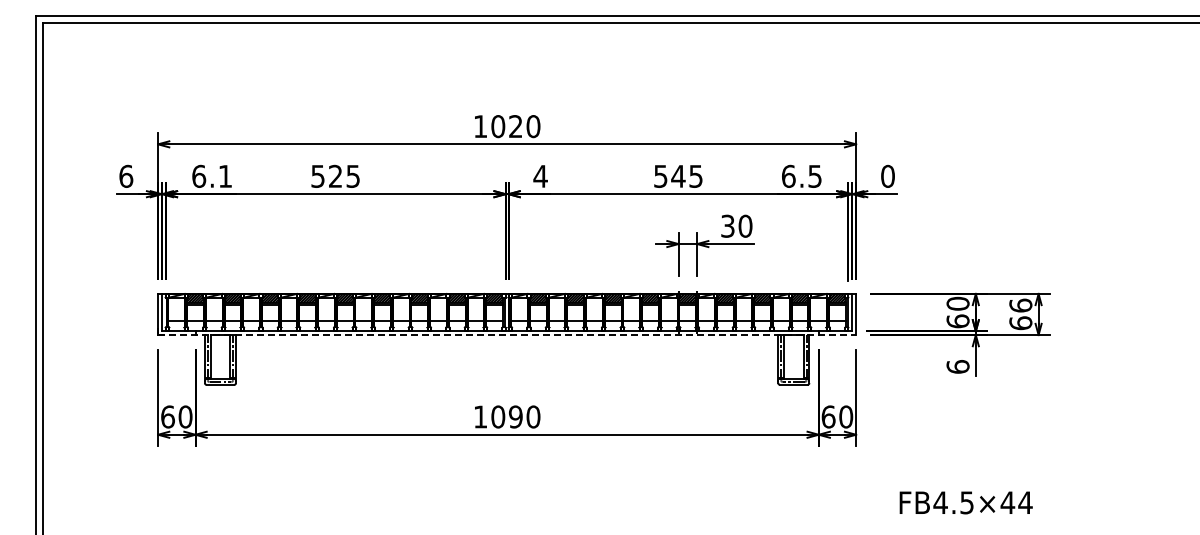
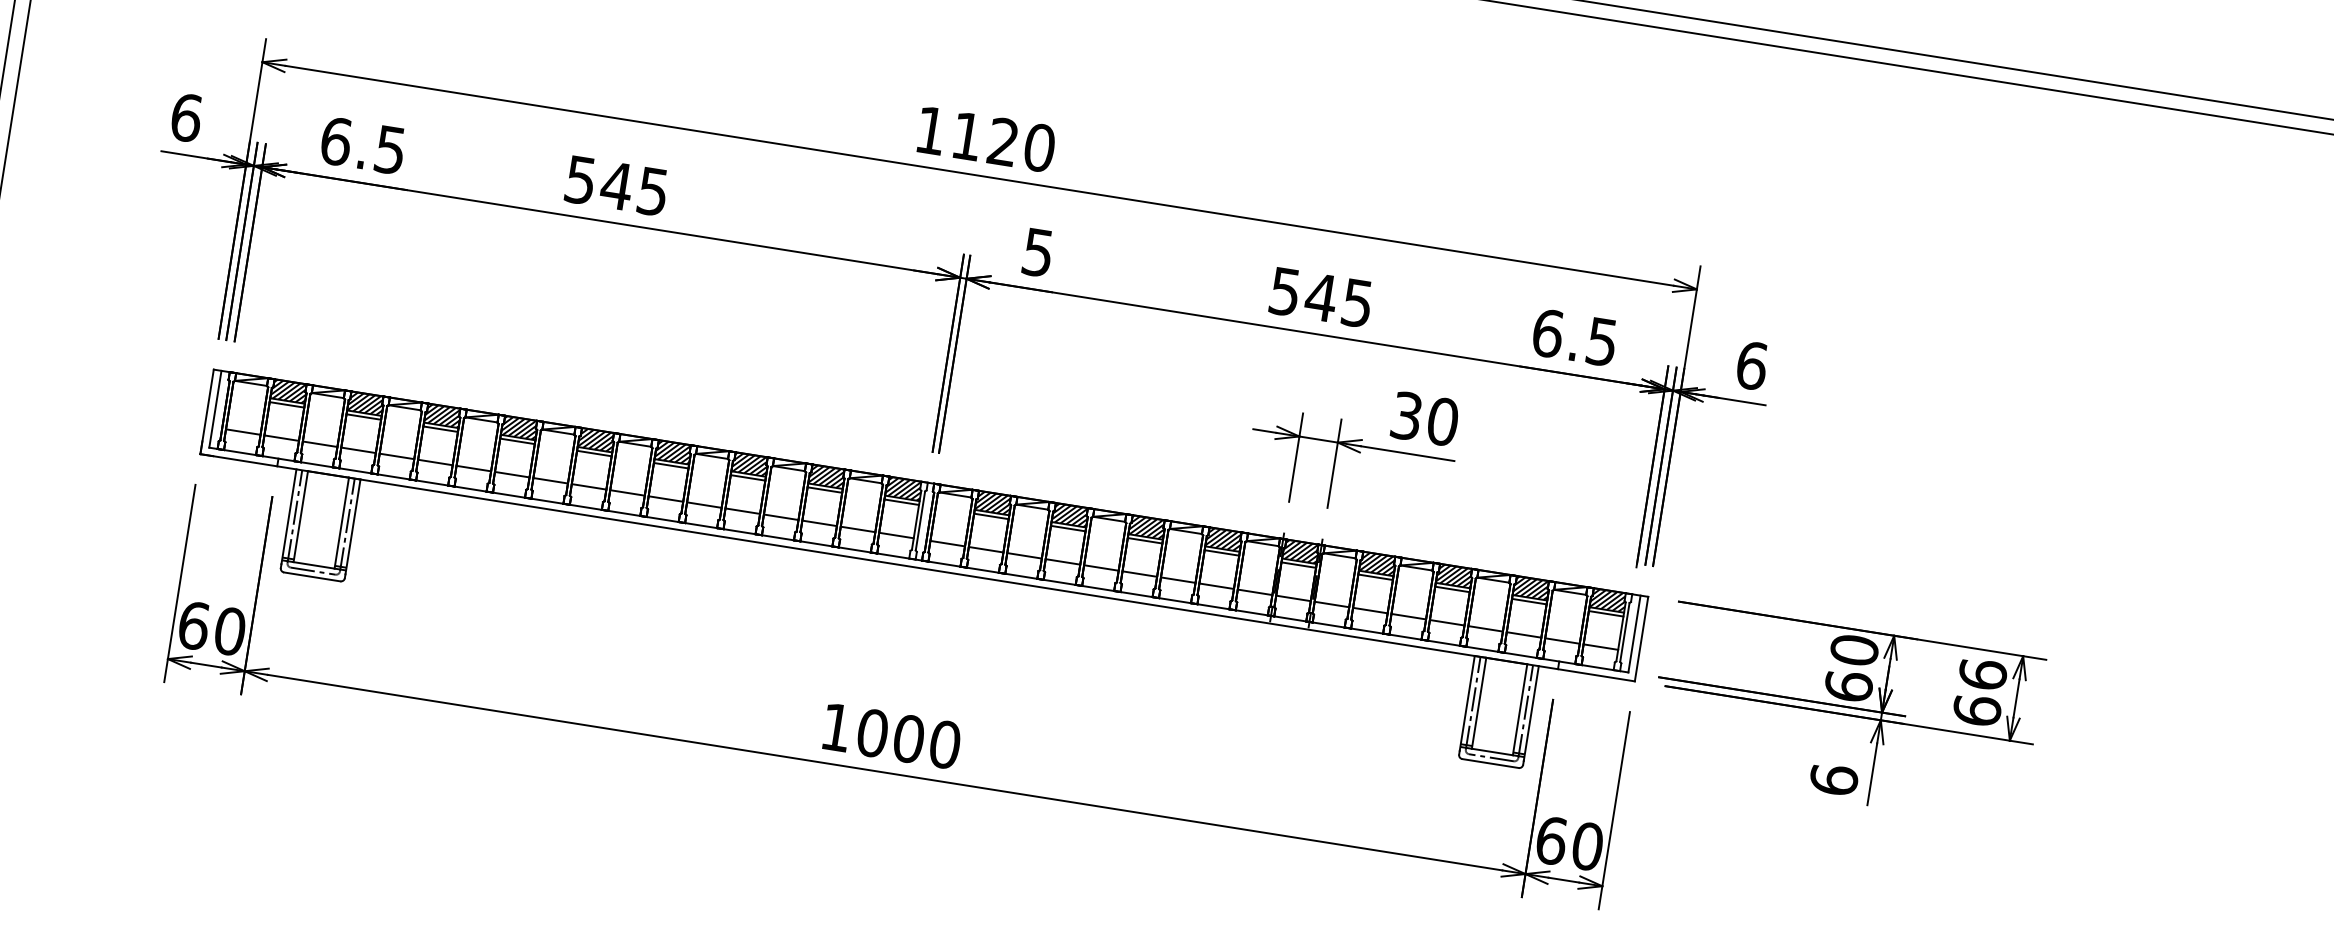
text: (498, 126) -> (967, 136), 1020 -> 1120
text: (335, 175) -> (616, 183), 525 -> 545
text: (888, 175) -> (1753, 363), 0 -> 6
text: (224, 176) -> (388, 149), 6.1 -> 6.5
text: (540, 176) -> (1037, 252), 4 -> 5
line: (507, 335) -> (918, 568), dashed -> solid
text: (515, 416) -> (908, 737), 1090 -> 1000

